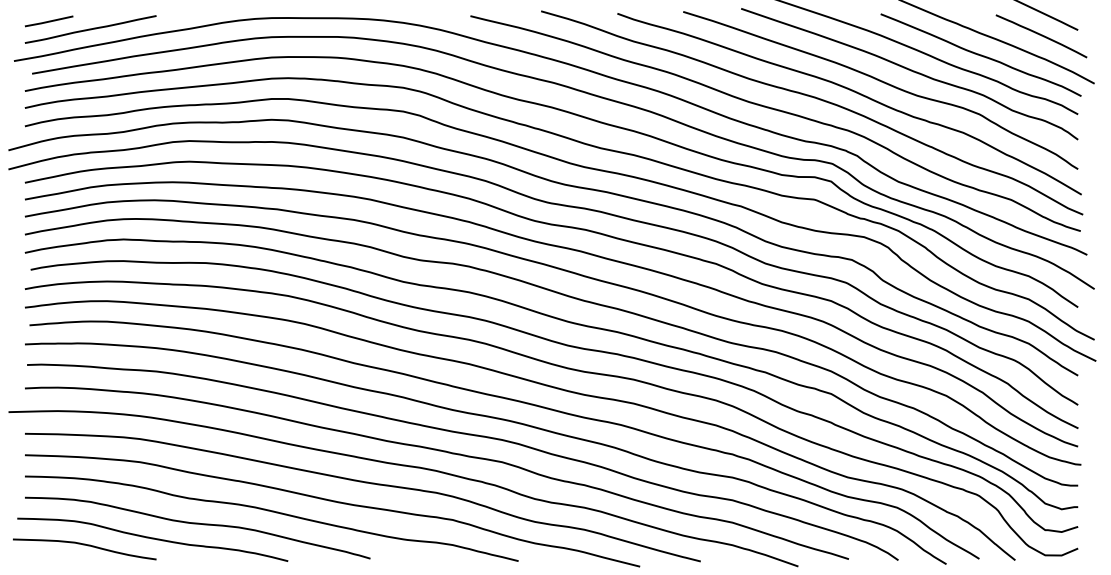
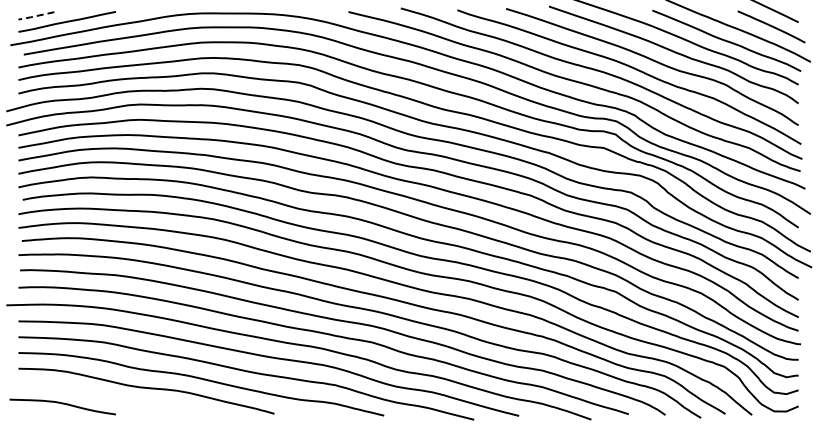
line: (47, 22) -> (35, 16), solid -> dashed
curve: (151, 539) -> (112, 399), removed

